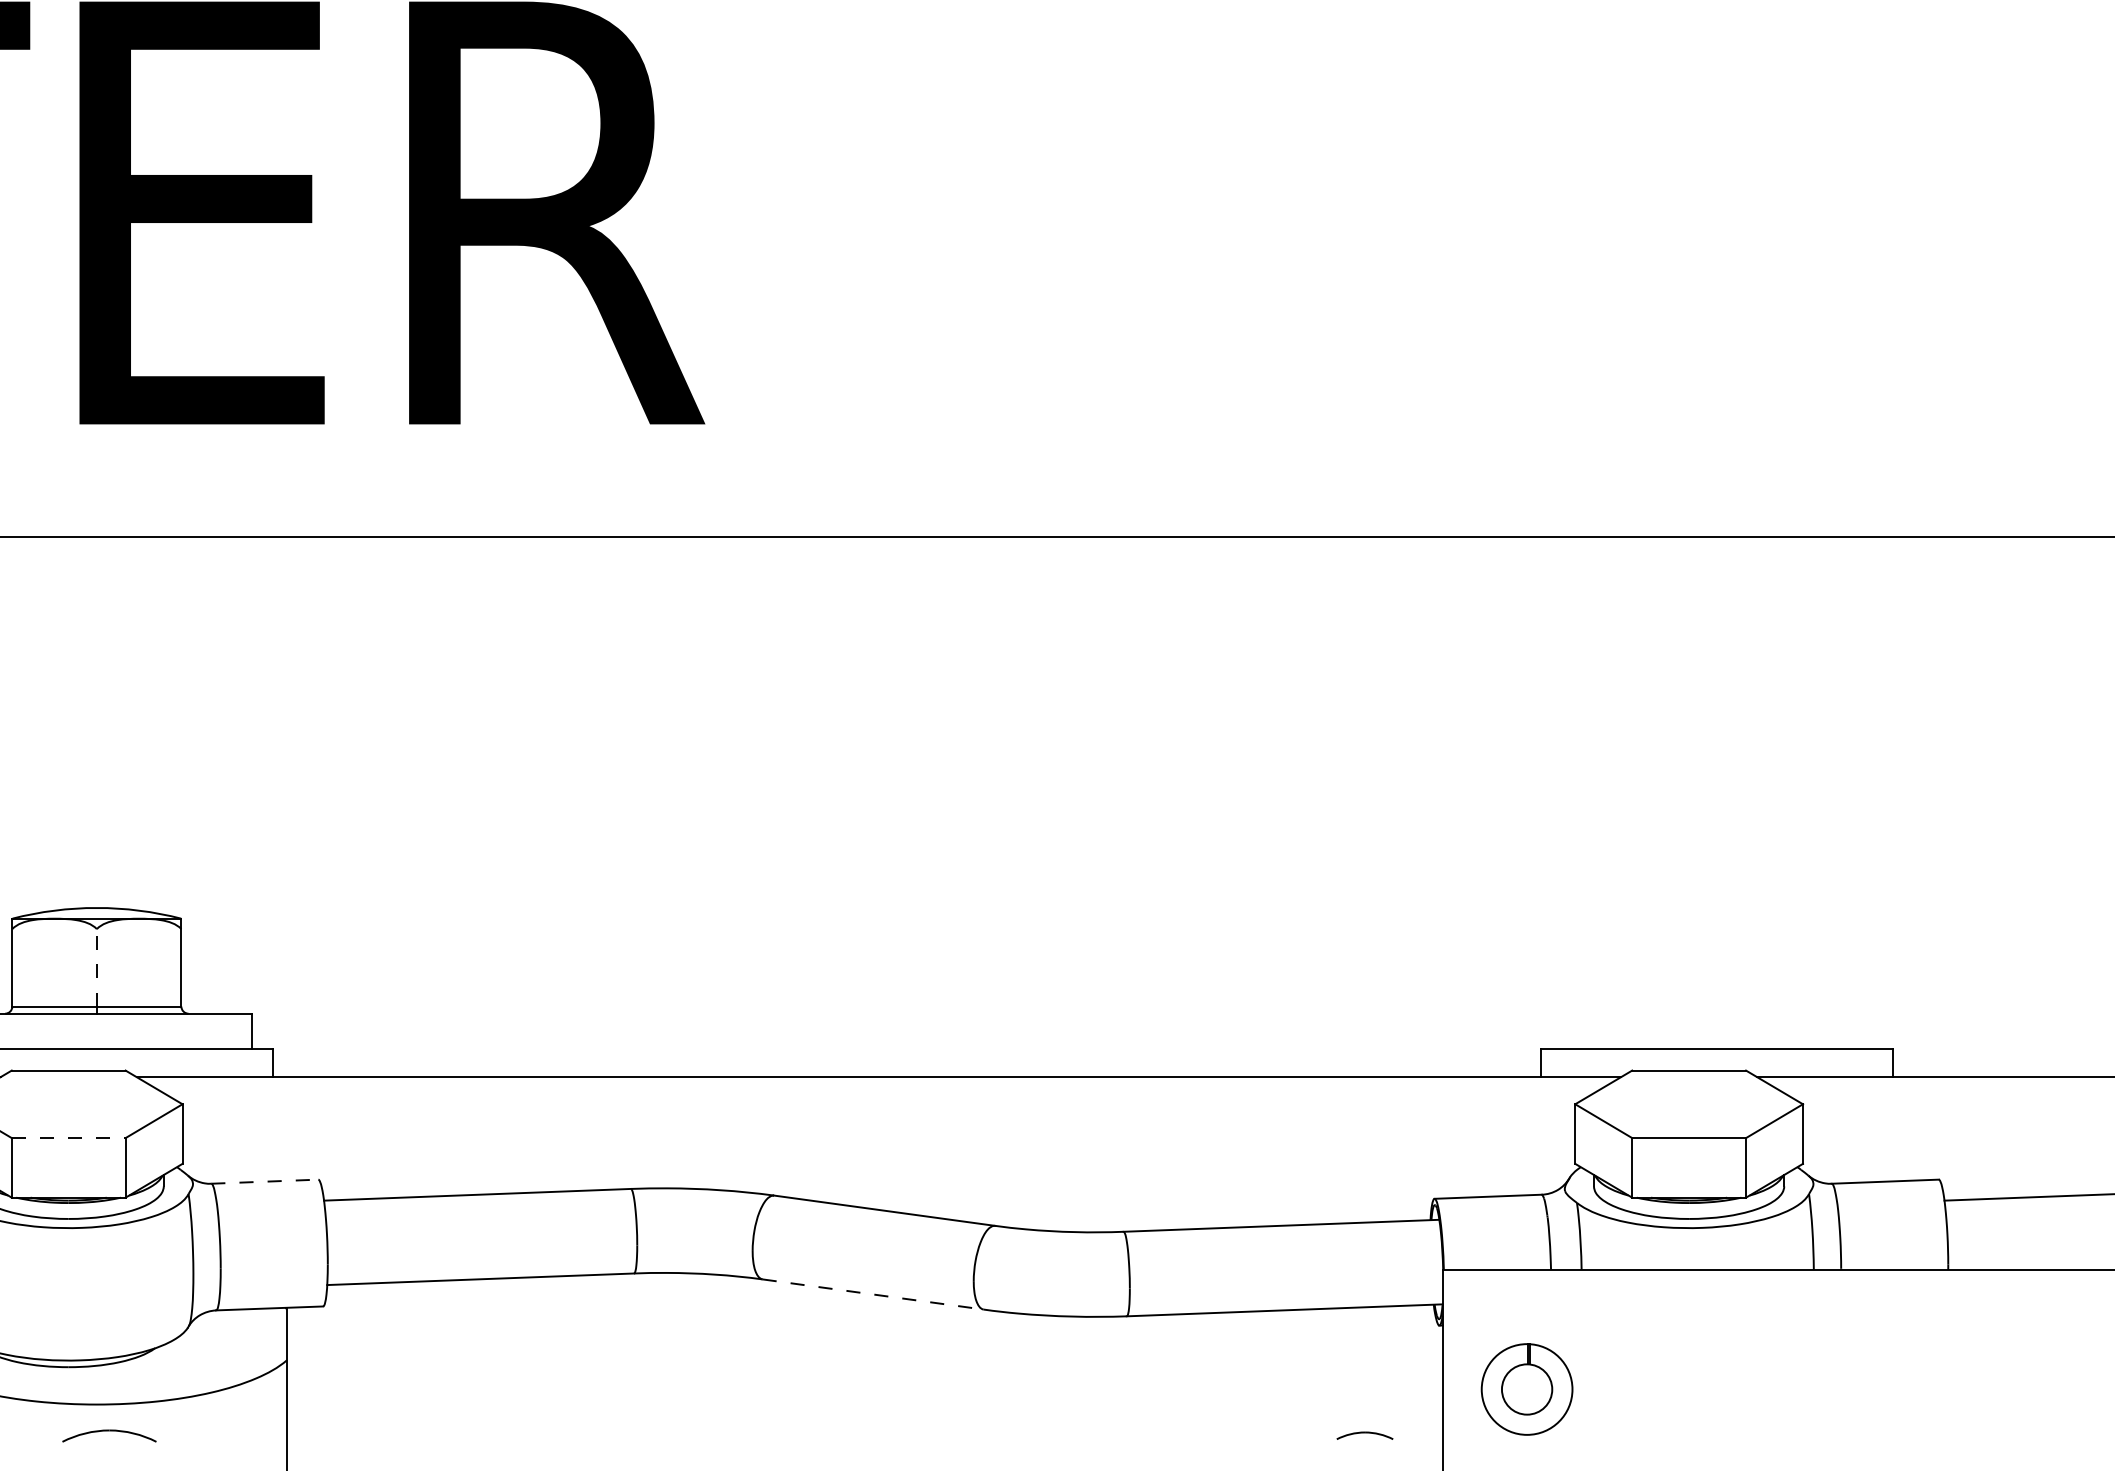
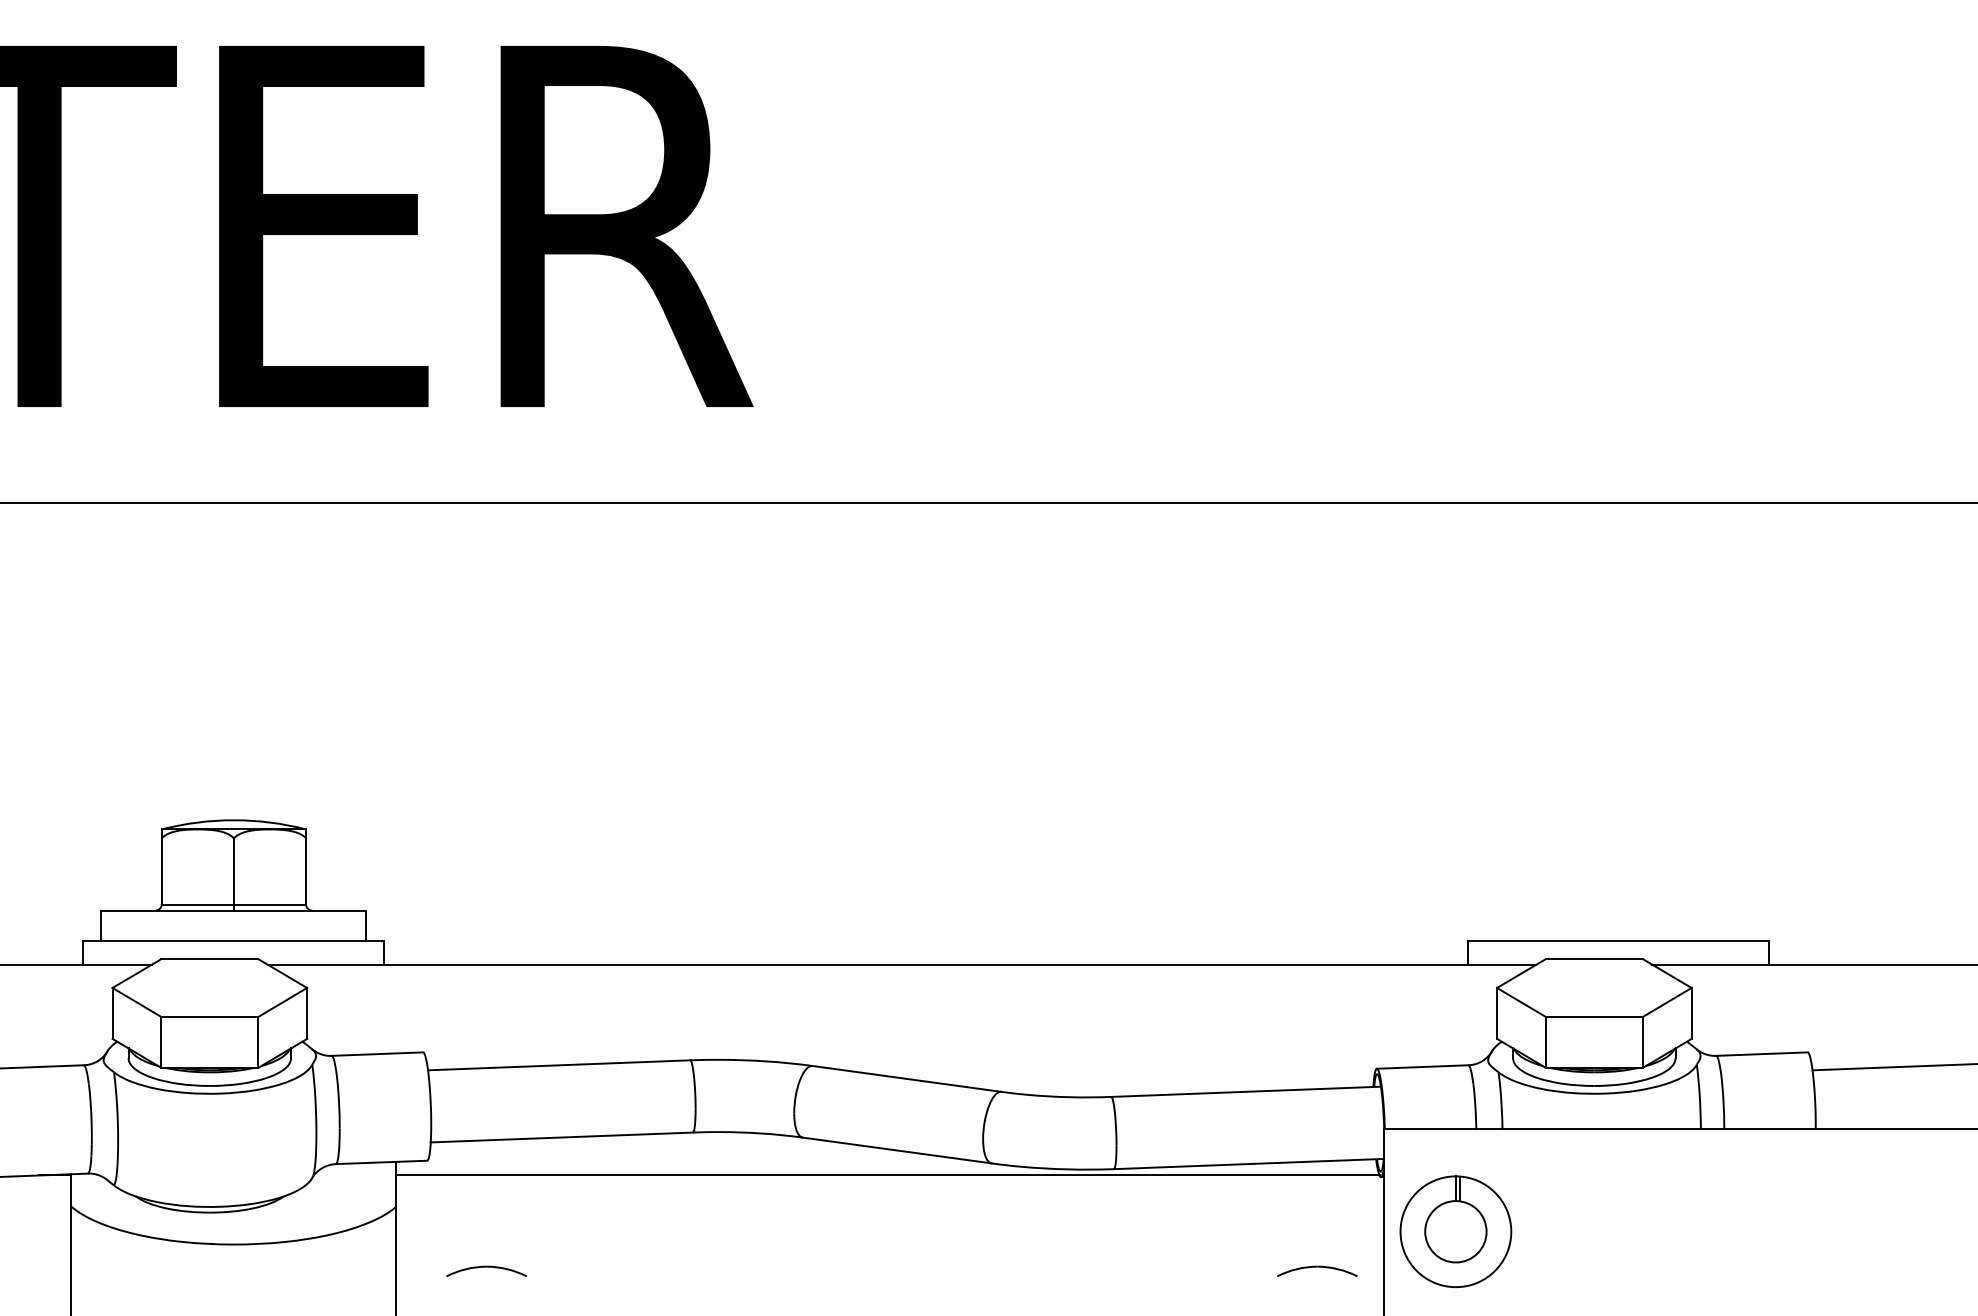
line: (96, 966) -> (233, 870), dashed -> solid
line: (68, 1137) -> (209, 1016), dashed -> solid
line: (264, 1182) -> (377, 1054), dashed -> solid
line: (873, 1294) -> (897, 1150), dashed -> solid
line: (861, 1323) -> (887, 1175), added
part: (1526, 1389) -> (1455, 1231), size x1.43
part: (109, 1434) -> (486, 1270), moved
part: (1365, 1434) -> (1317, 1270), size x1.67

